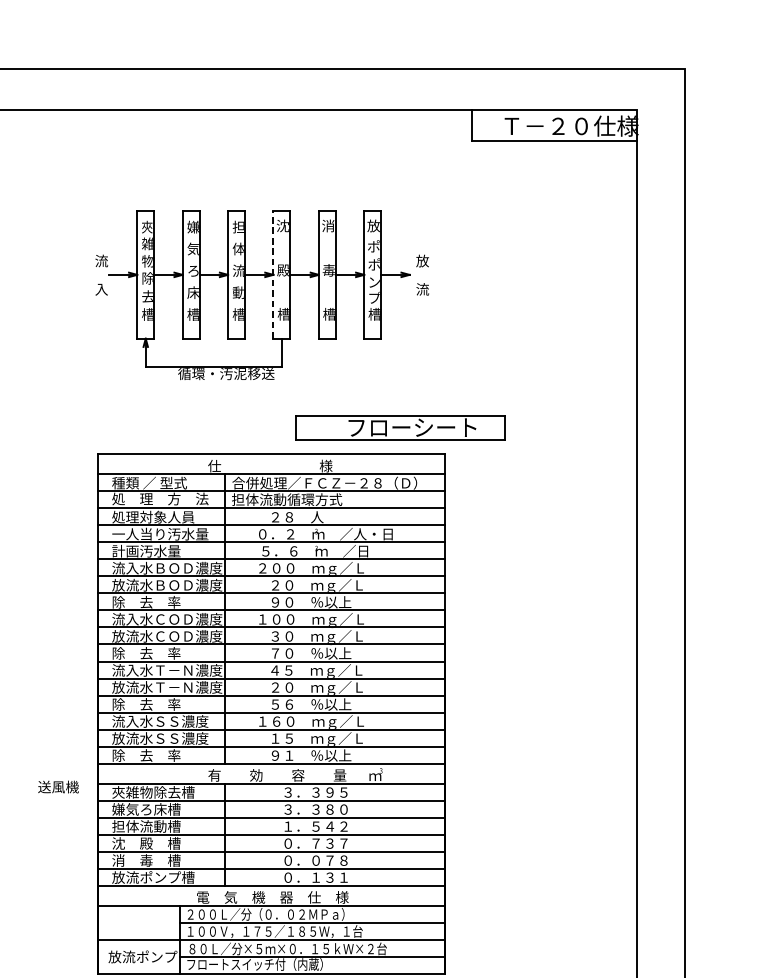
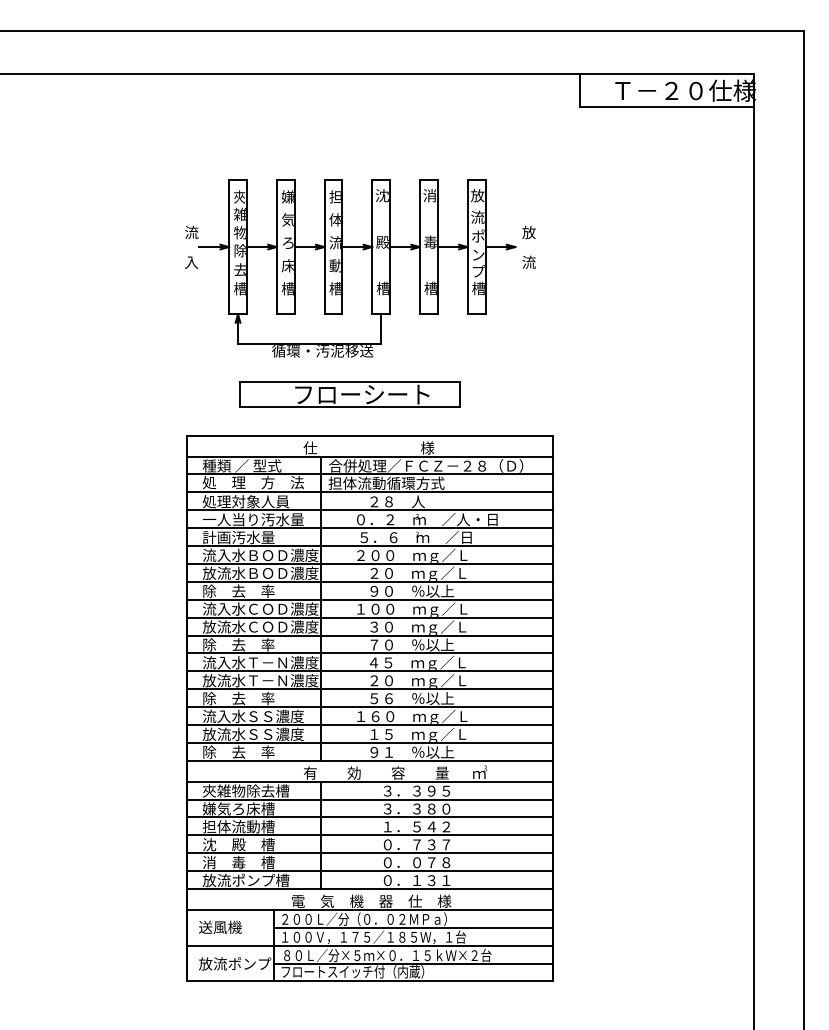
text: (373, 245) -> (477, 216), ポ -> 流
line: (273, 274) -> (372, 246), dashed -> solid
part: (400, 427) -> (349, 394), moved
text: (58, 786) -> (220, 926), moved

